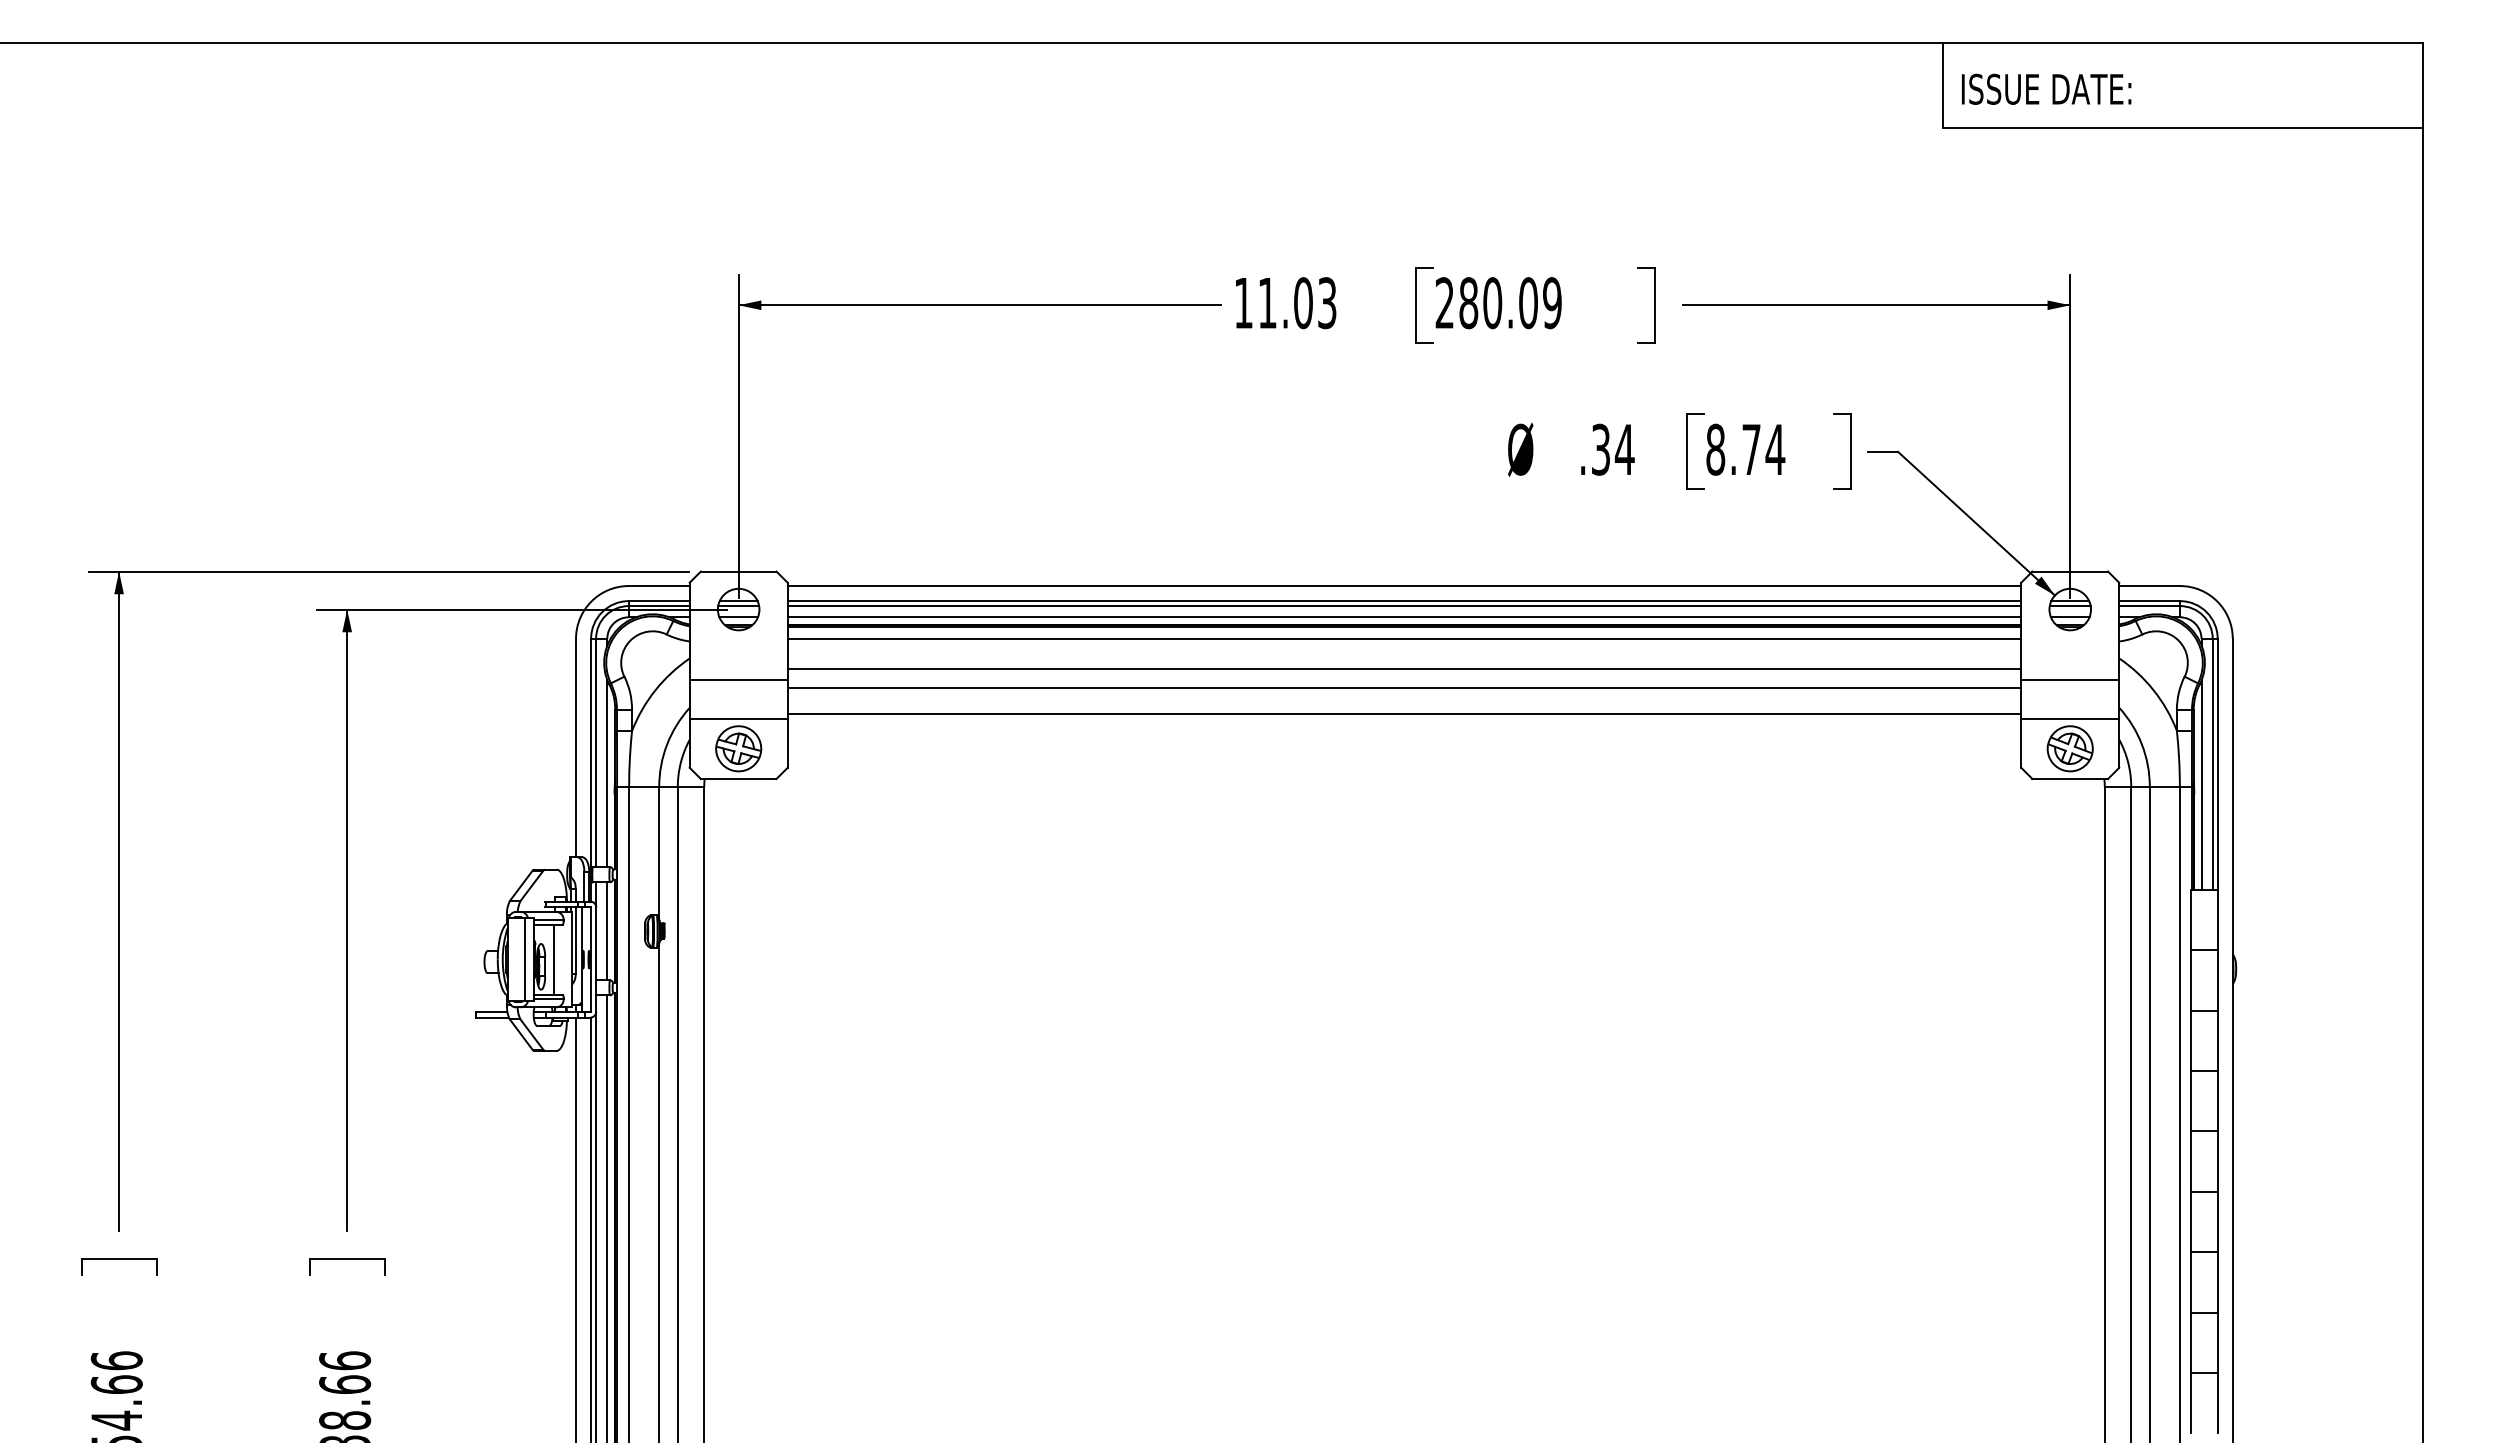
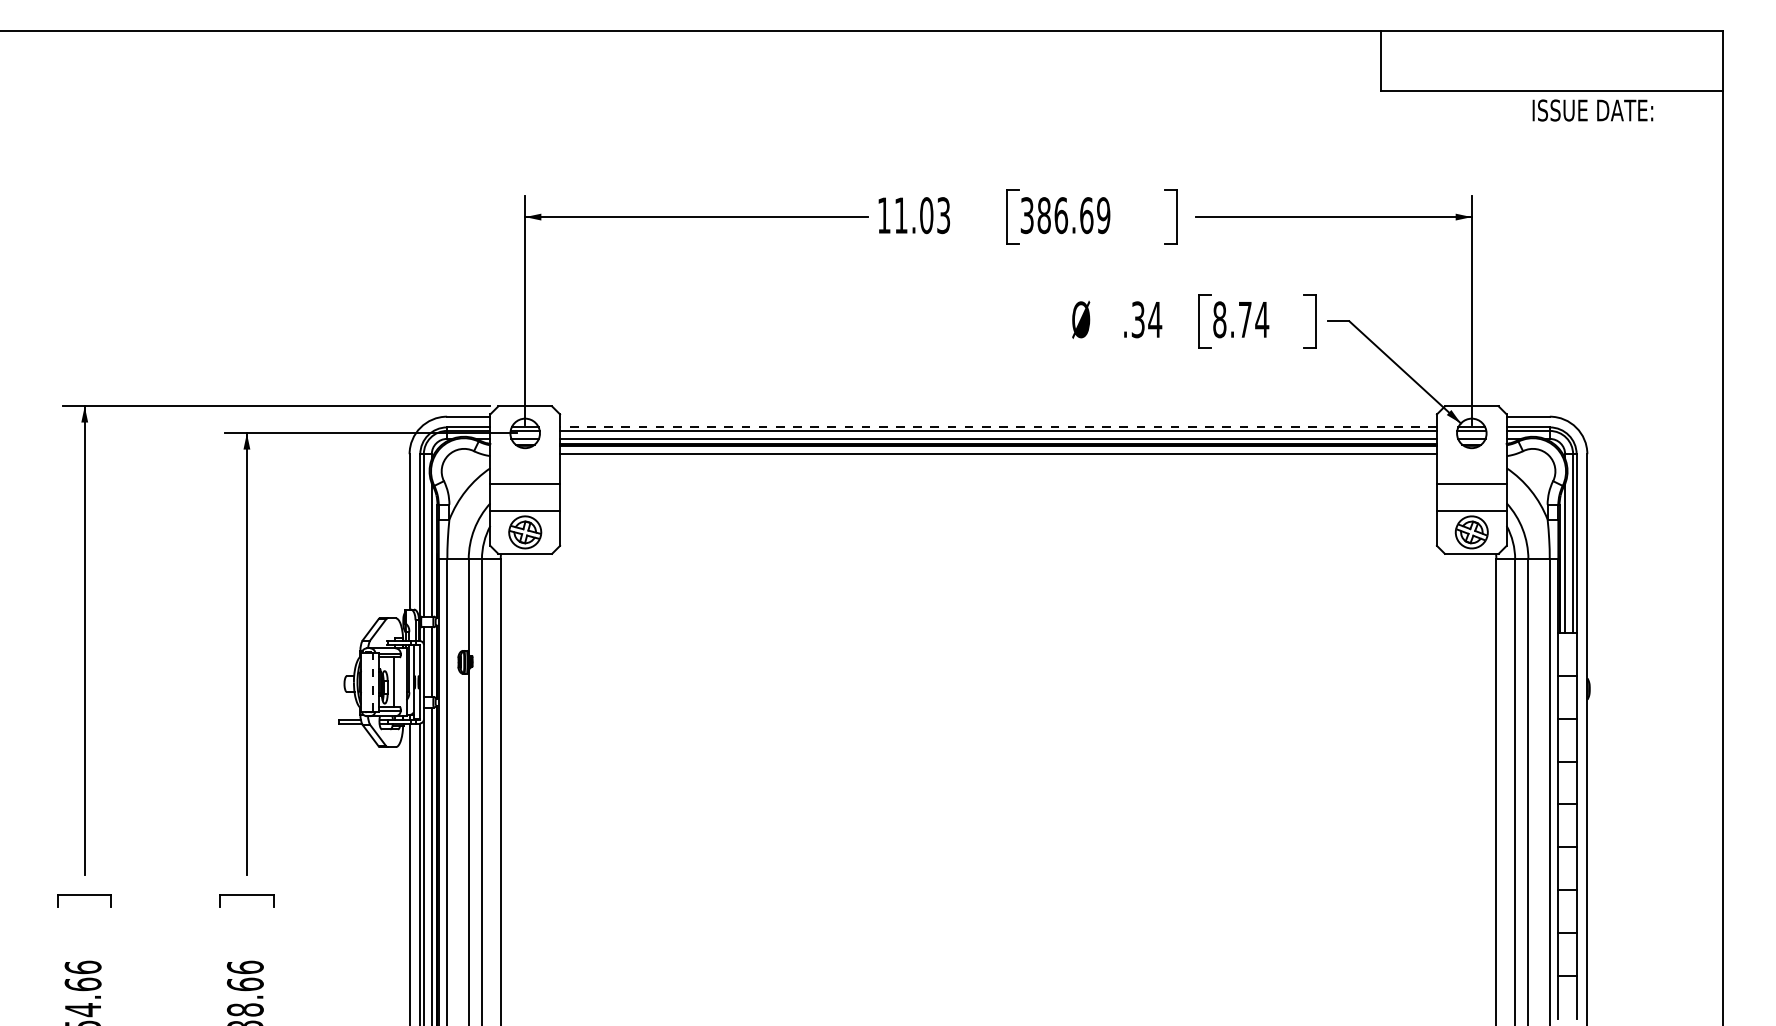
text: (2046, 88) -> (1592, 109), moved
text: (1486, 303) -> (1056, 215), 280.09 -> 386.69
line: (1404, 586) -> (998, 417), removed
line: (1404, 601) -> (998, 427), solid -> dashed
line: (1404, 669) -> (998, 476), removed
line: (1404, 687) -> (998, 488), removed
line: (1404, 714) -> (998, 508), removed
line: (525, 959) -> (373, 682), solid -> dashed

